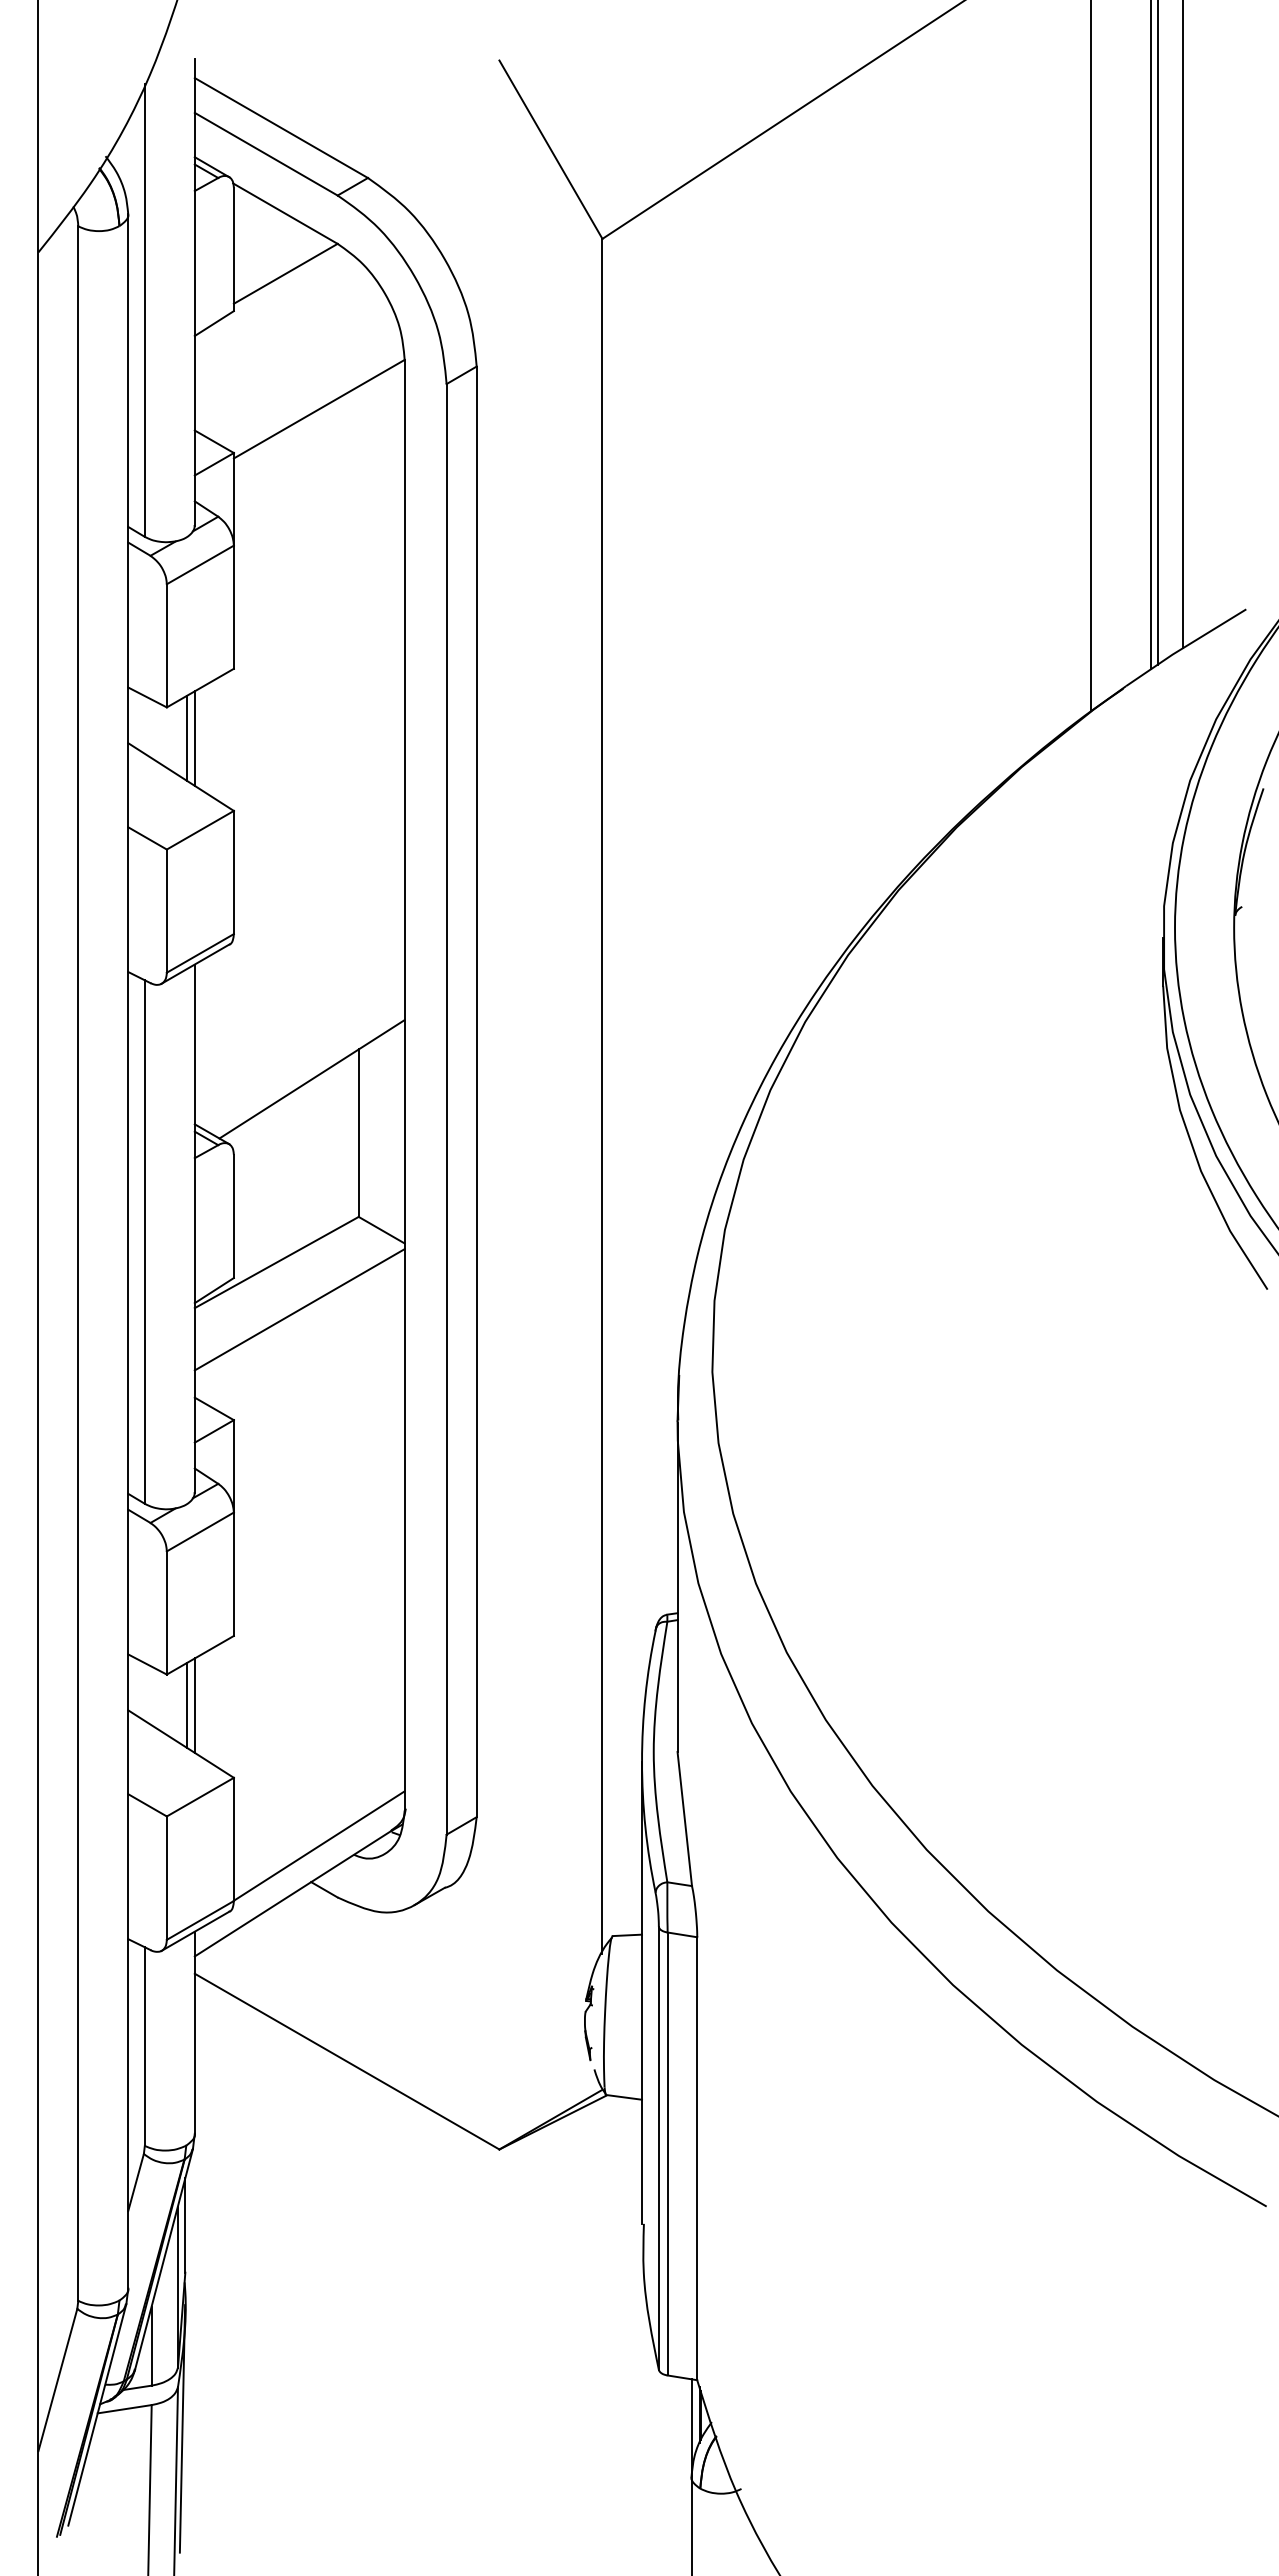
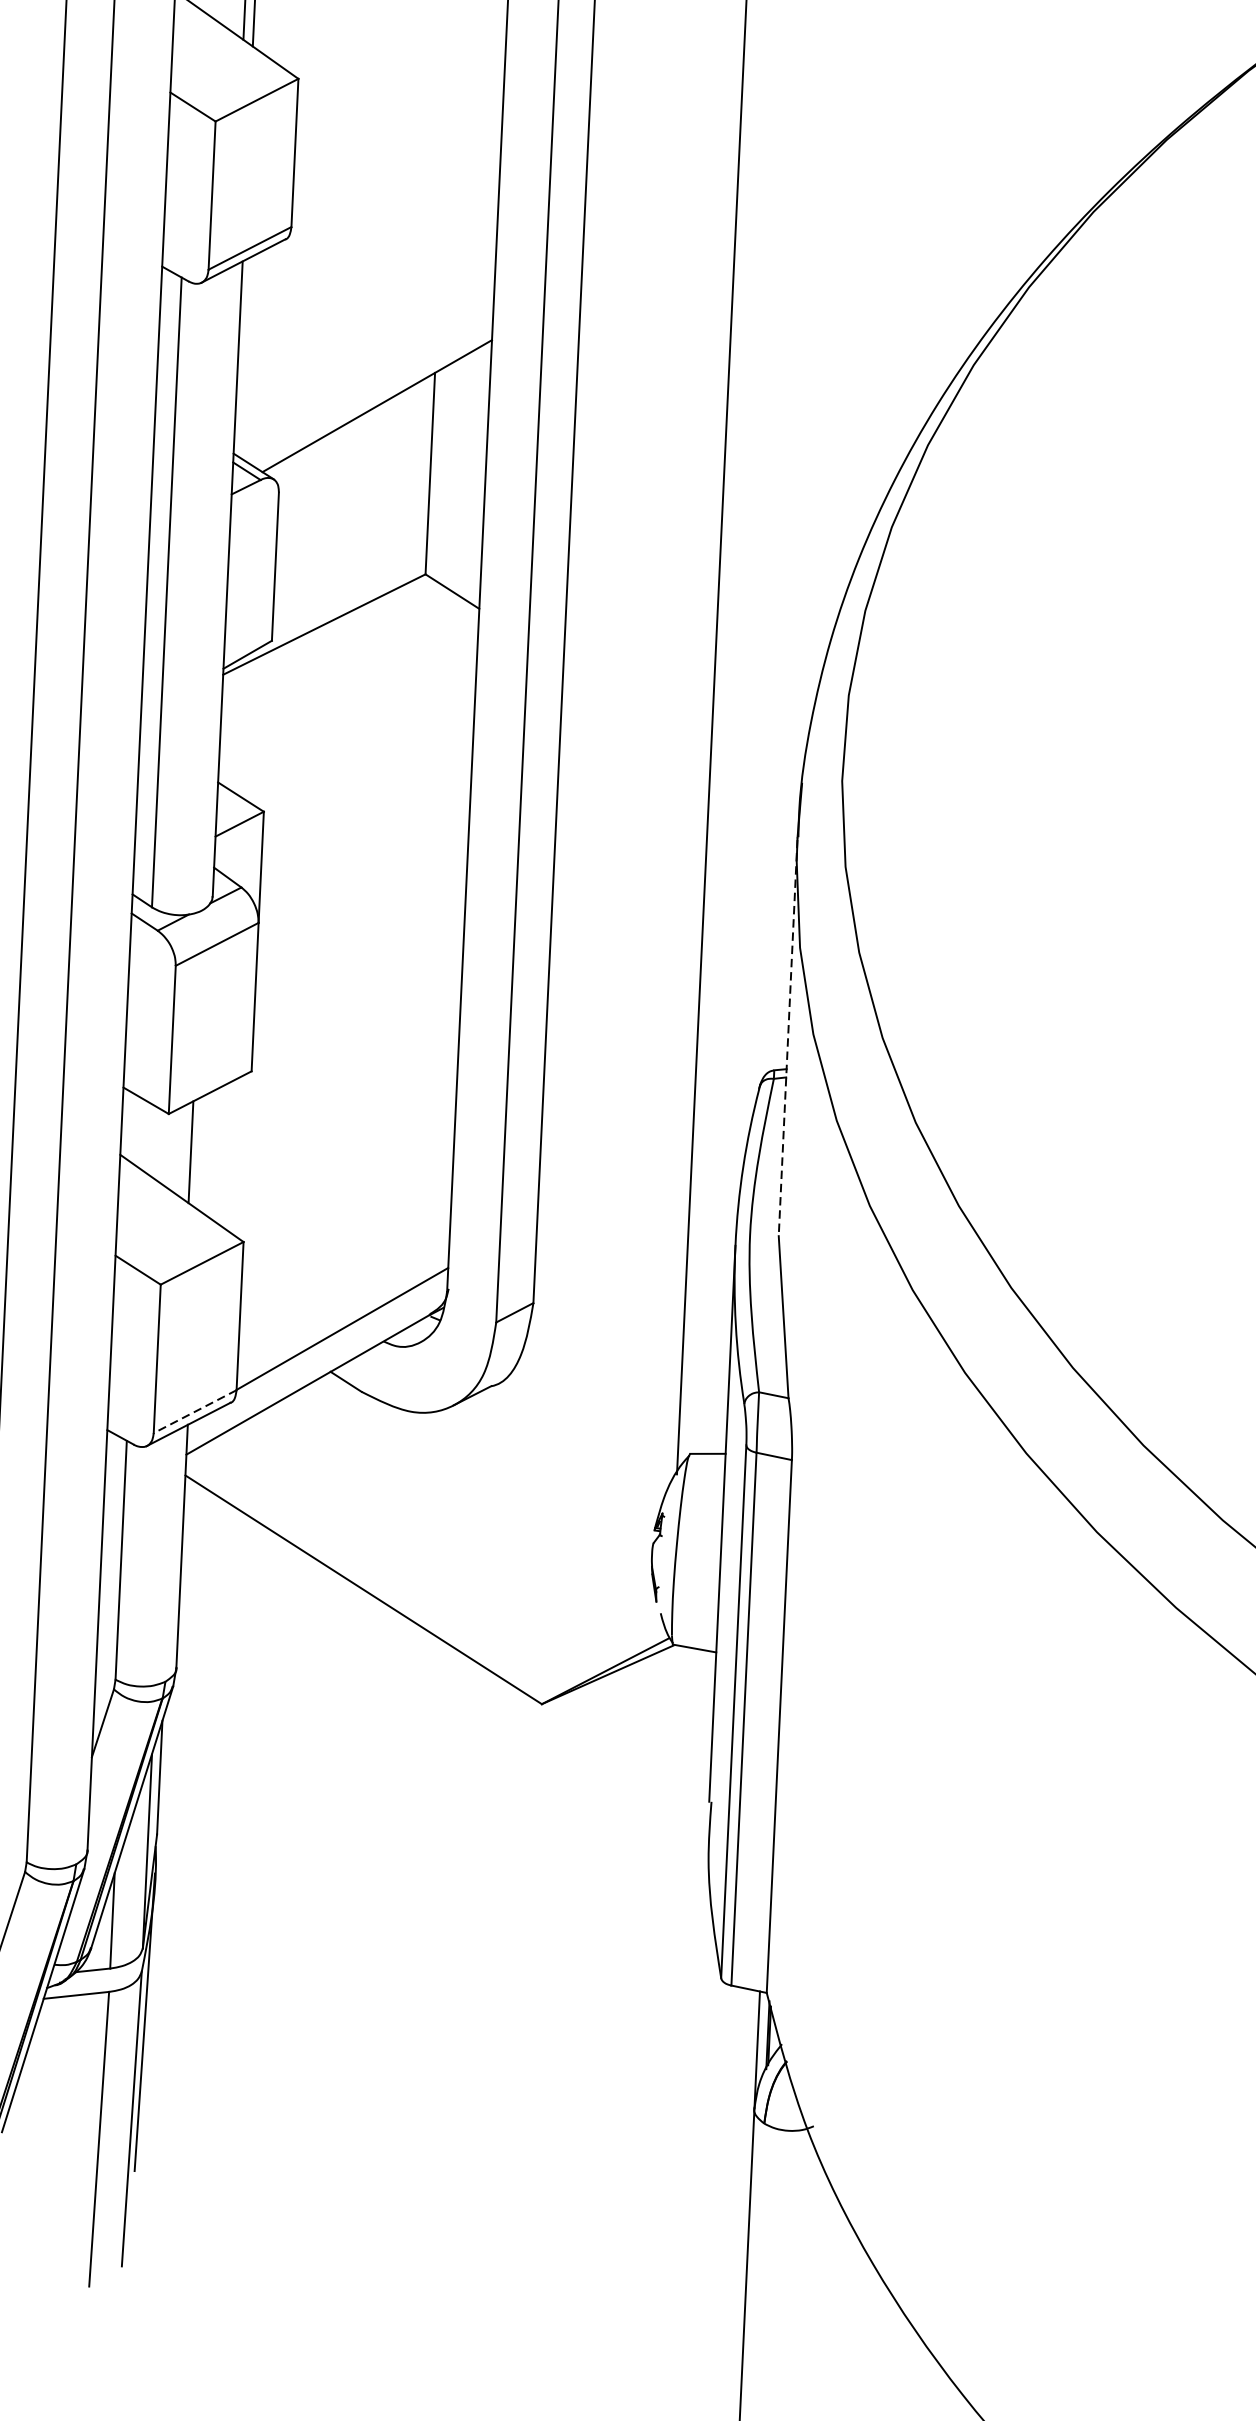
line: (299, 1309) -> (349, 682), removed
line: (677, 1587) -> (788, 1038), solid -> dashed
line: (194, 1705) -> (200, 1152), removed
line: (200, 1920) -> (195, 1411), solid -> dashed

